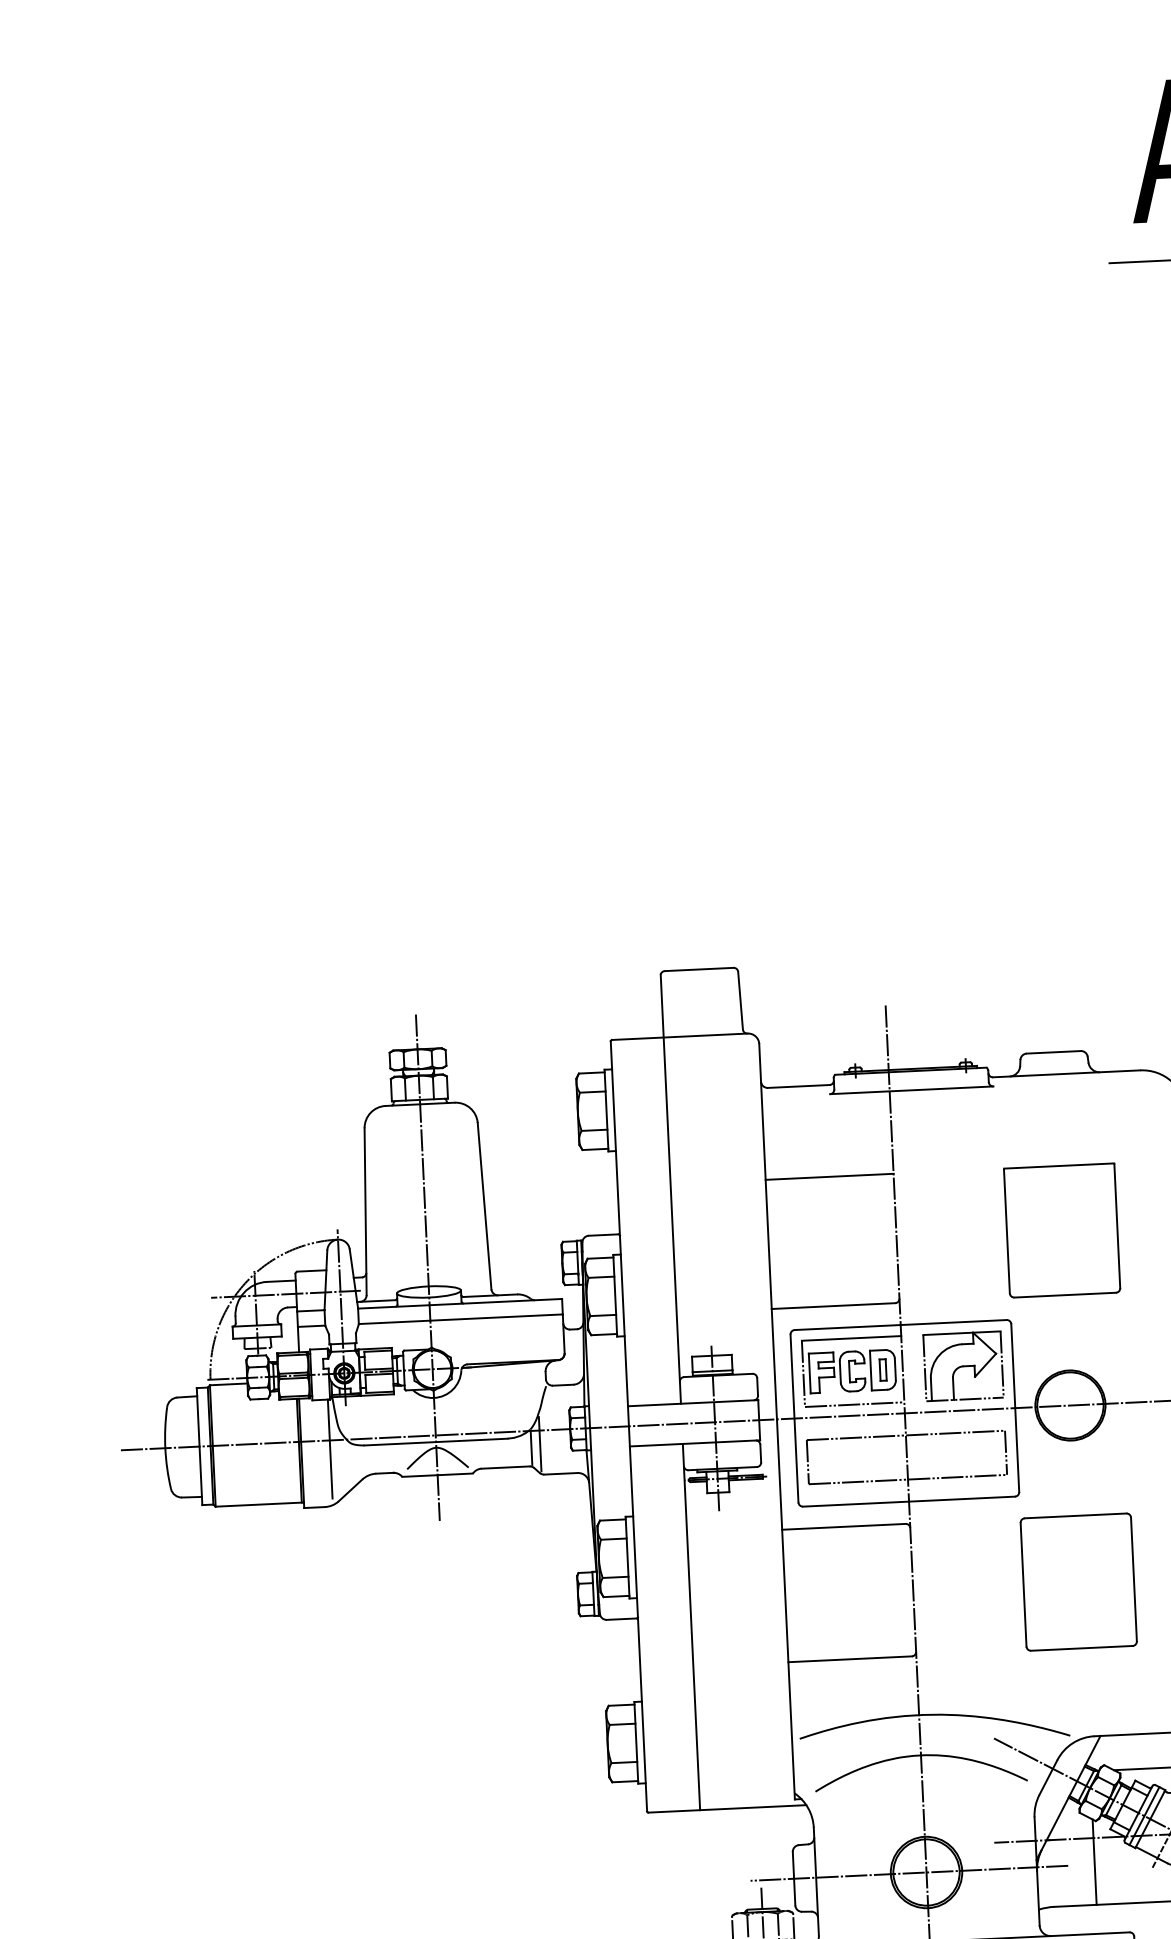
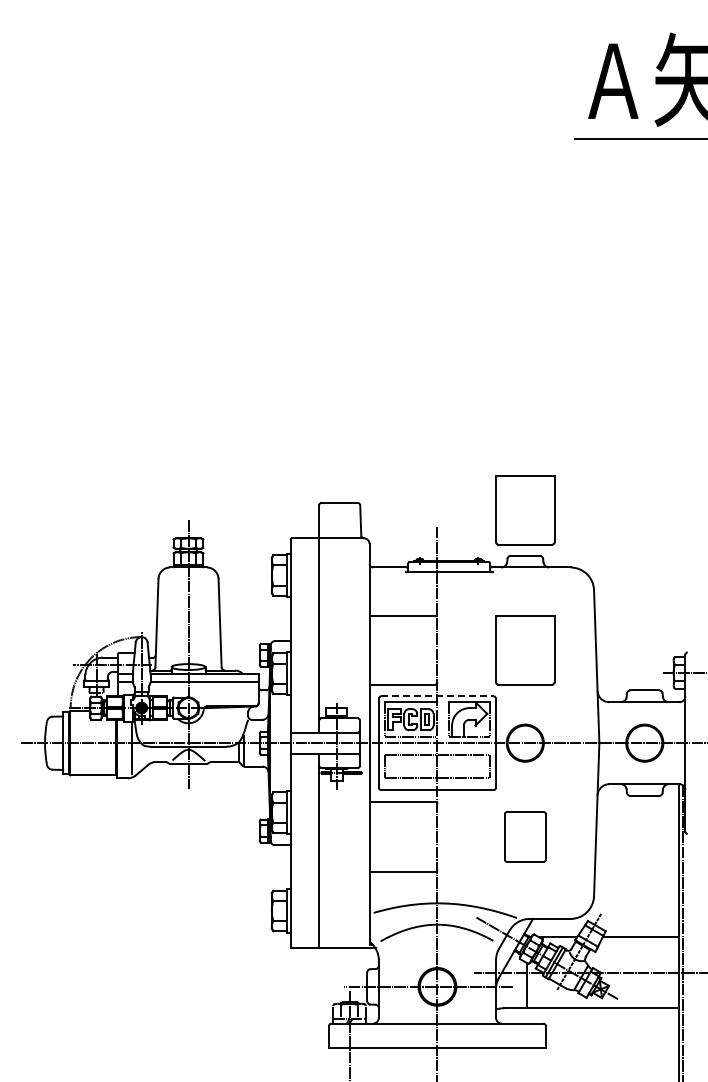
part: (1050, 966) -> (525, 510), added
line: (900, 1325) -> (437, 696), solid -> dashed
part: (1079, 1581) -> (525, 836), size x0.7

